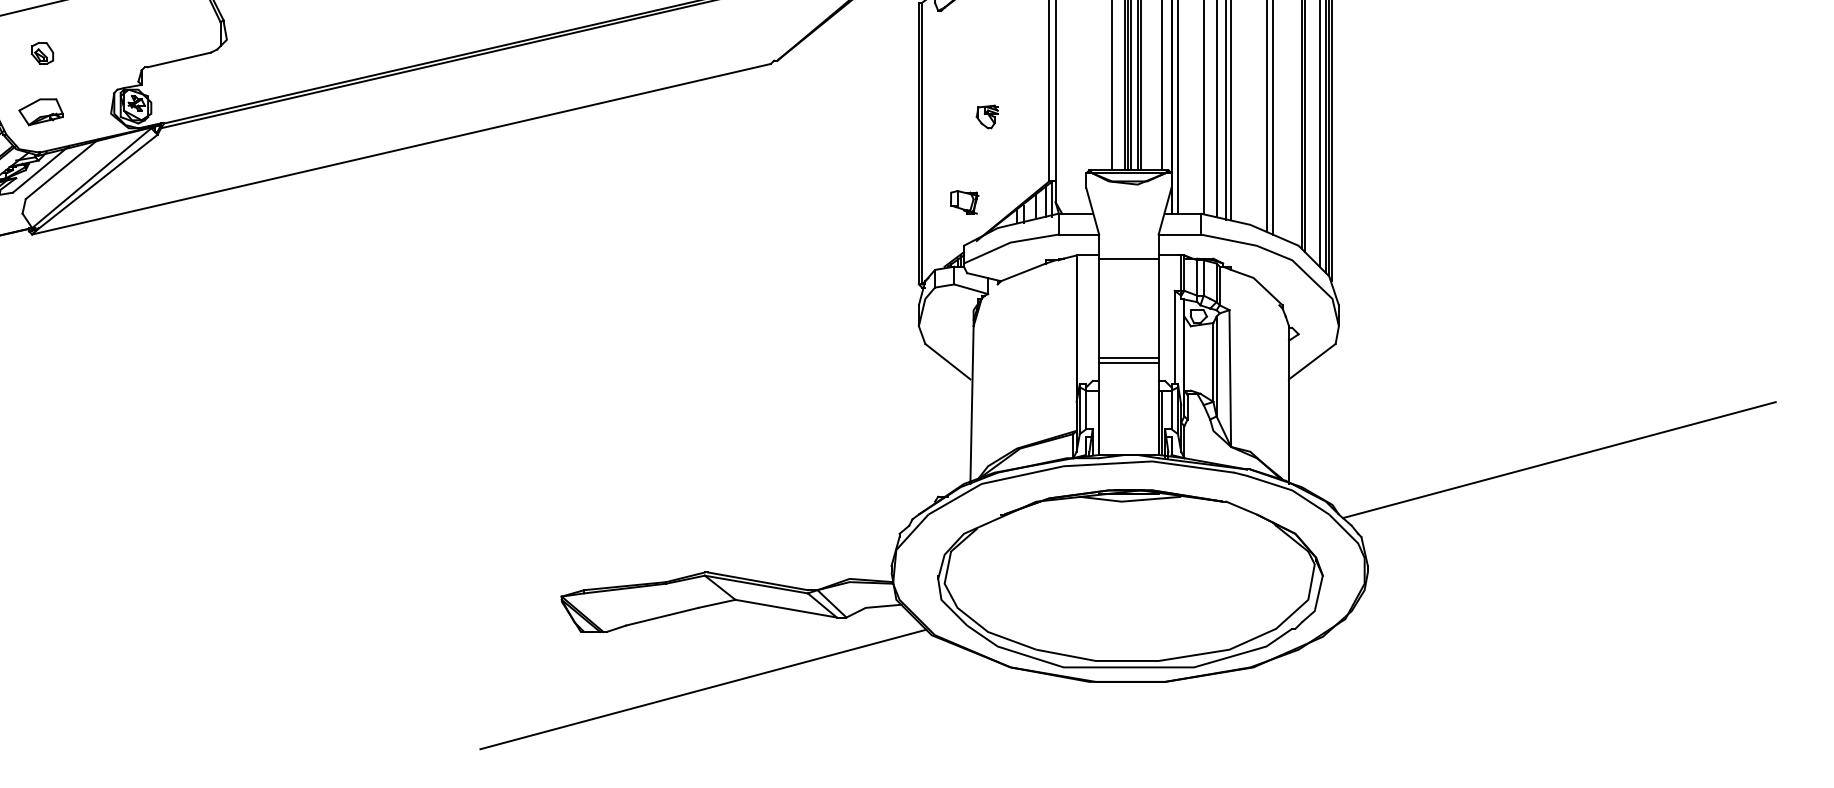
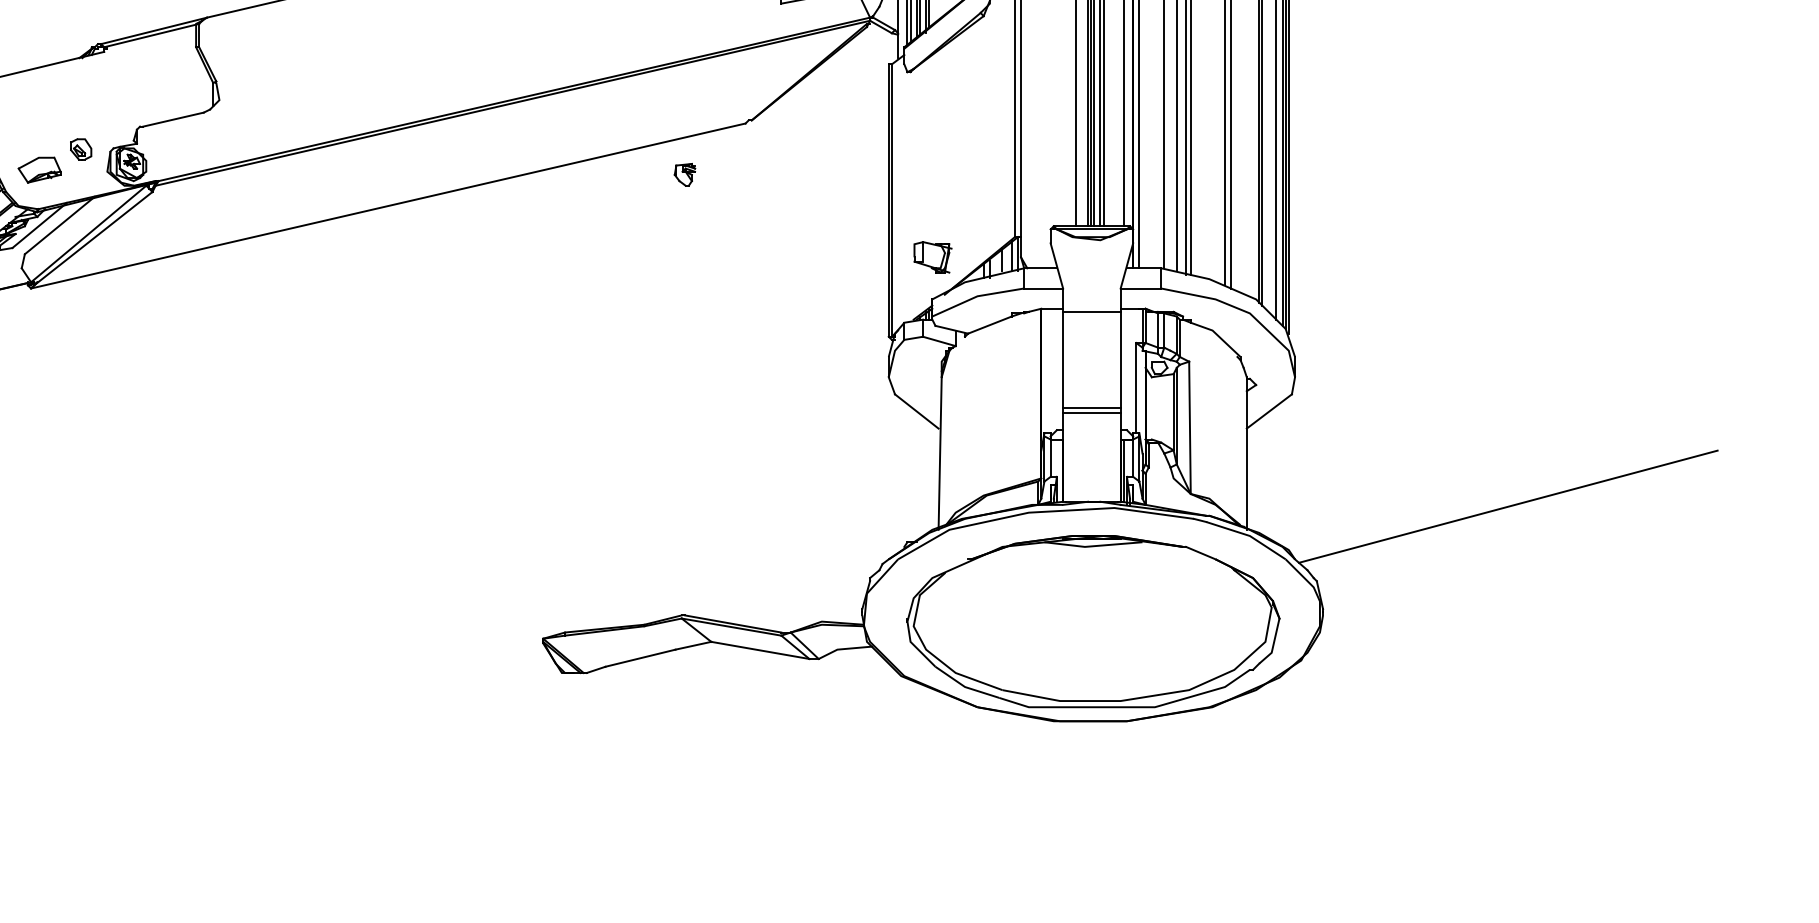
part: (42, 53) -> (81, 149), moved
part: (986, 116) -> (684, 174), moved
part: (965, 202) -> (933, 257), size x1.4
line: (702, 689) -> (679, 728), removed

